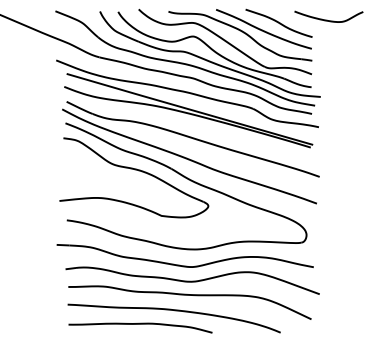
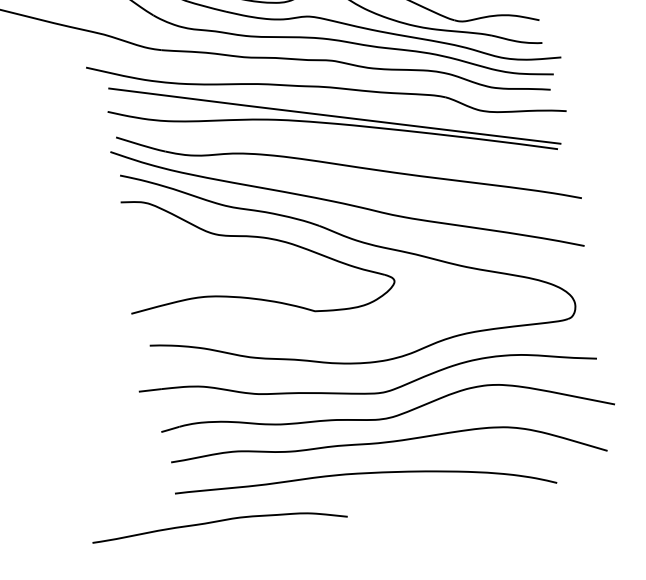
curve: (140, 324) -> (218, 522), moved

